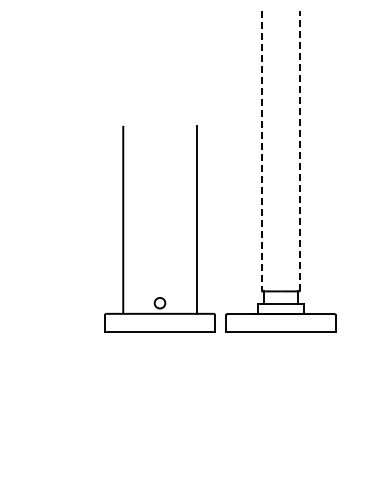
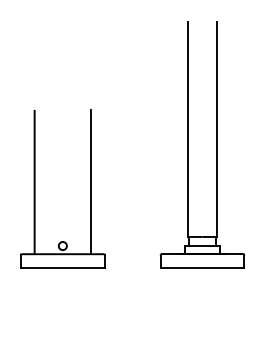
line: (262, 151) -> (188, 129), dashed -> solid
line: (299, 151) -> (216, 129), dashed -> solid
part: (124, 228) -> (35, 188), moved

